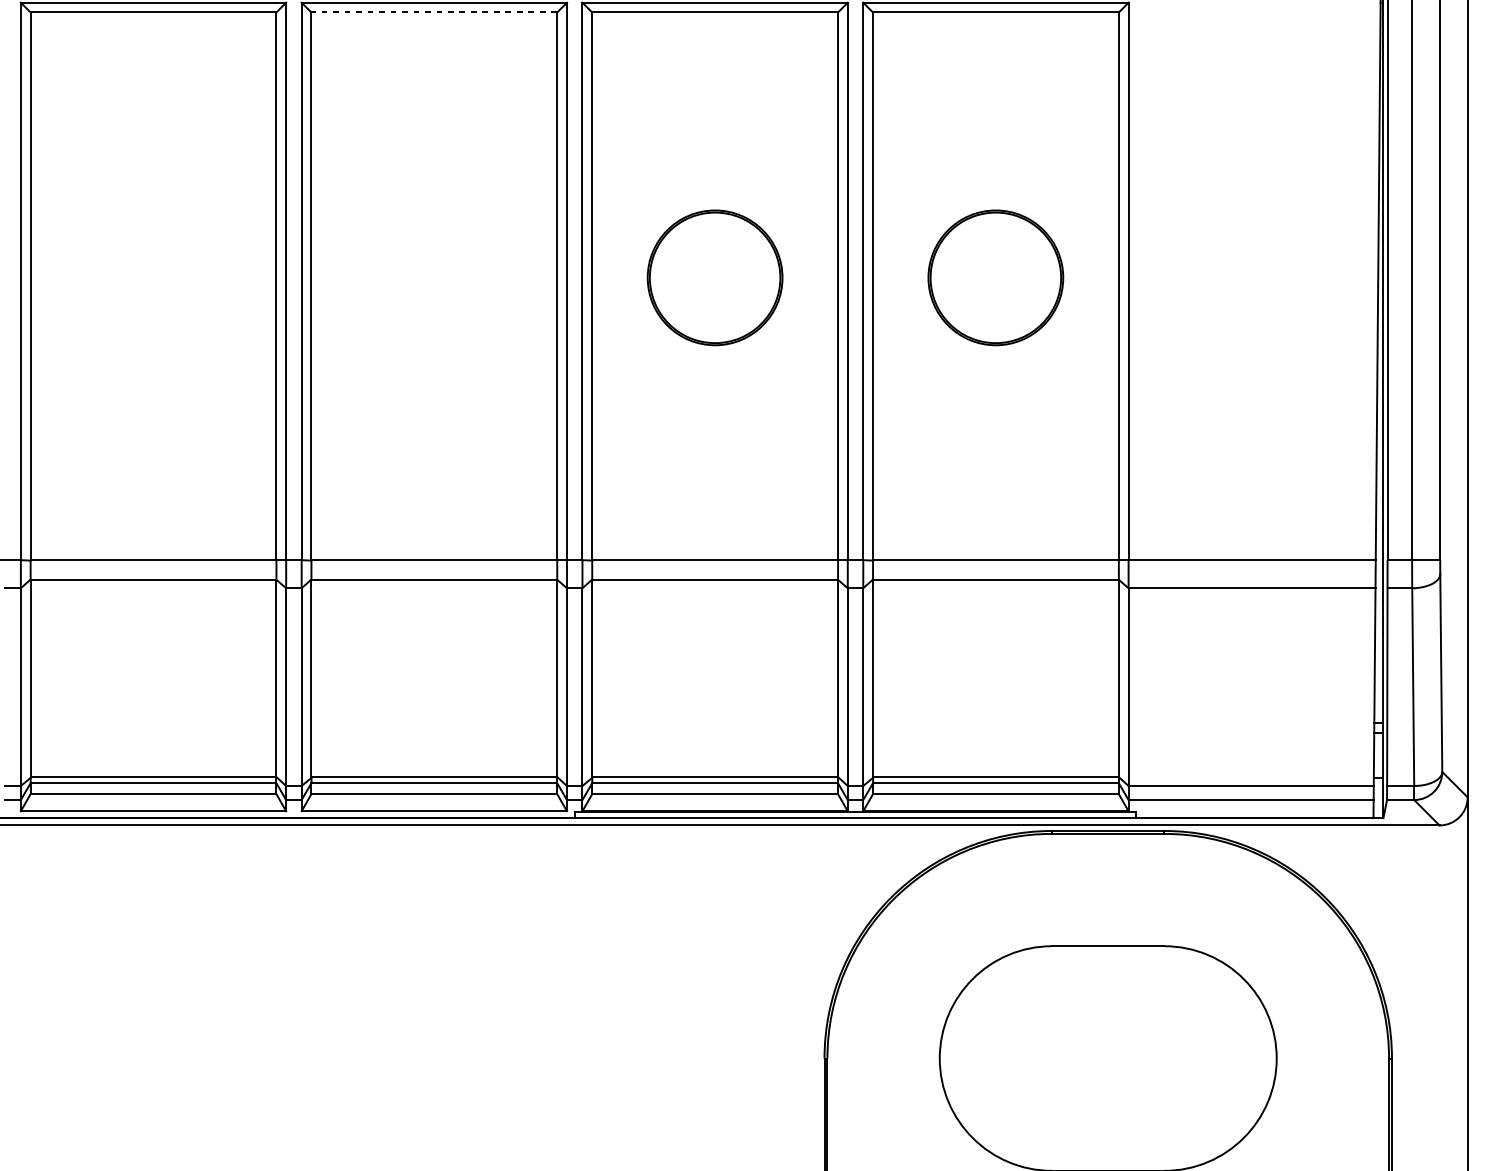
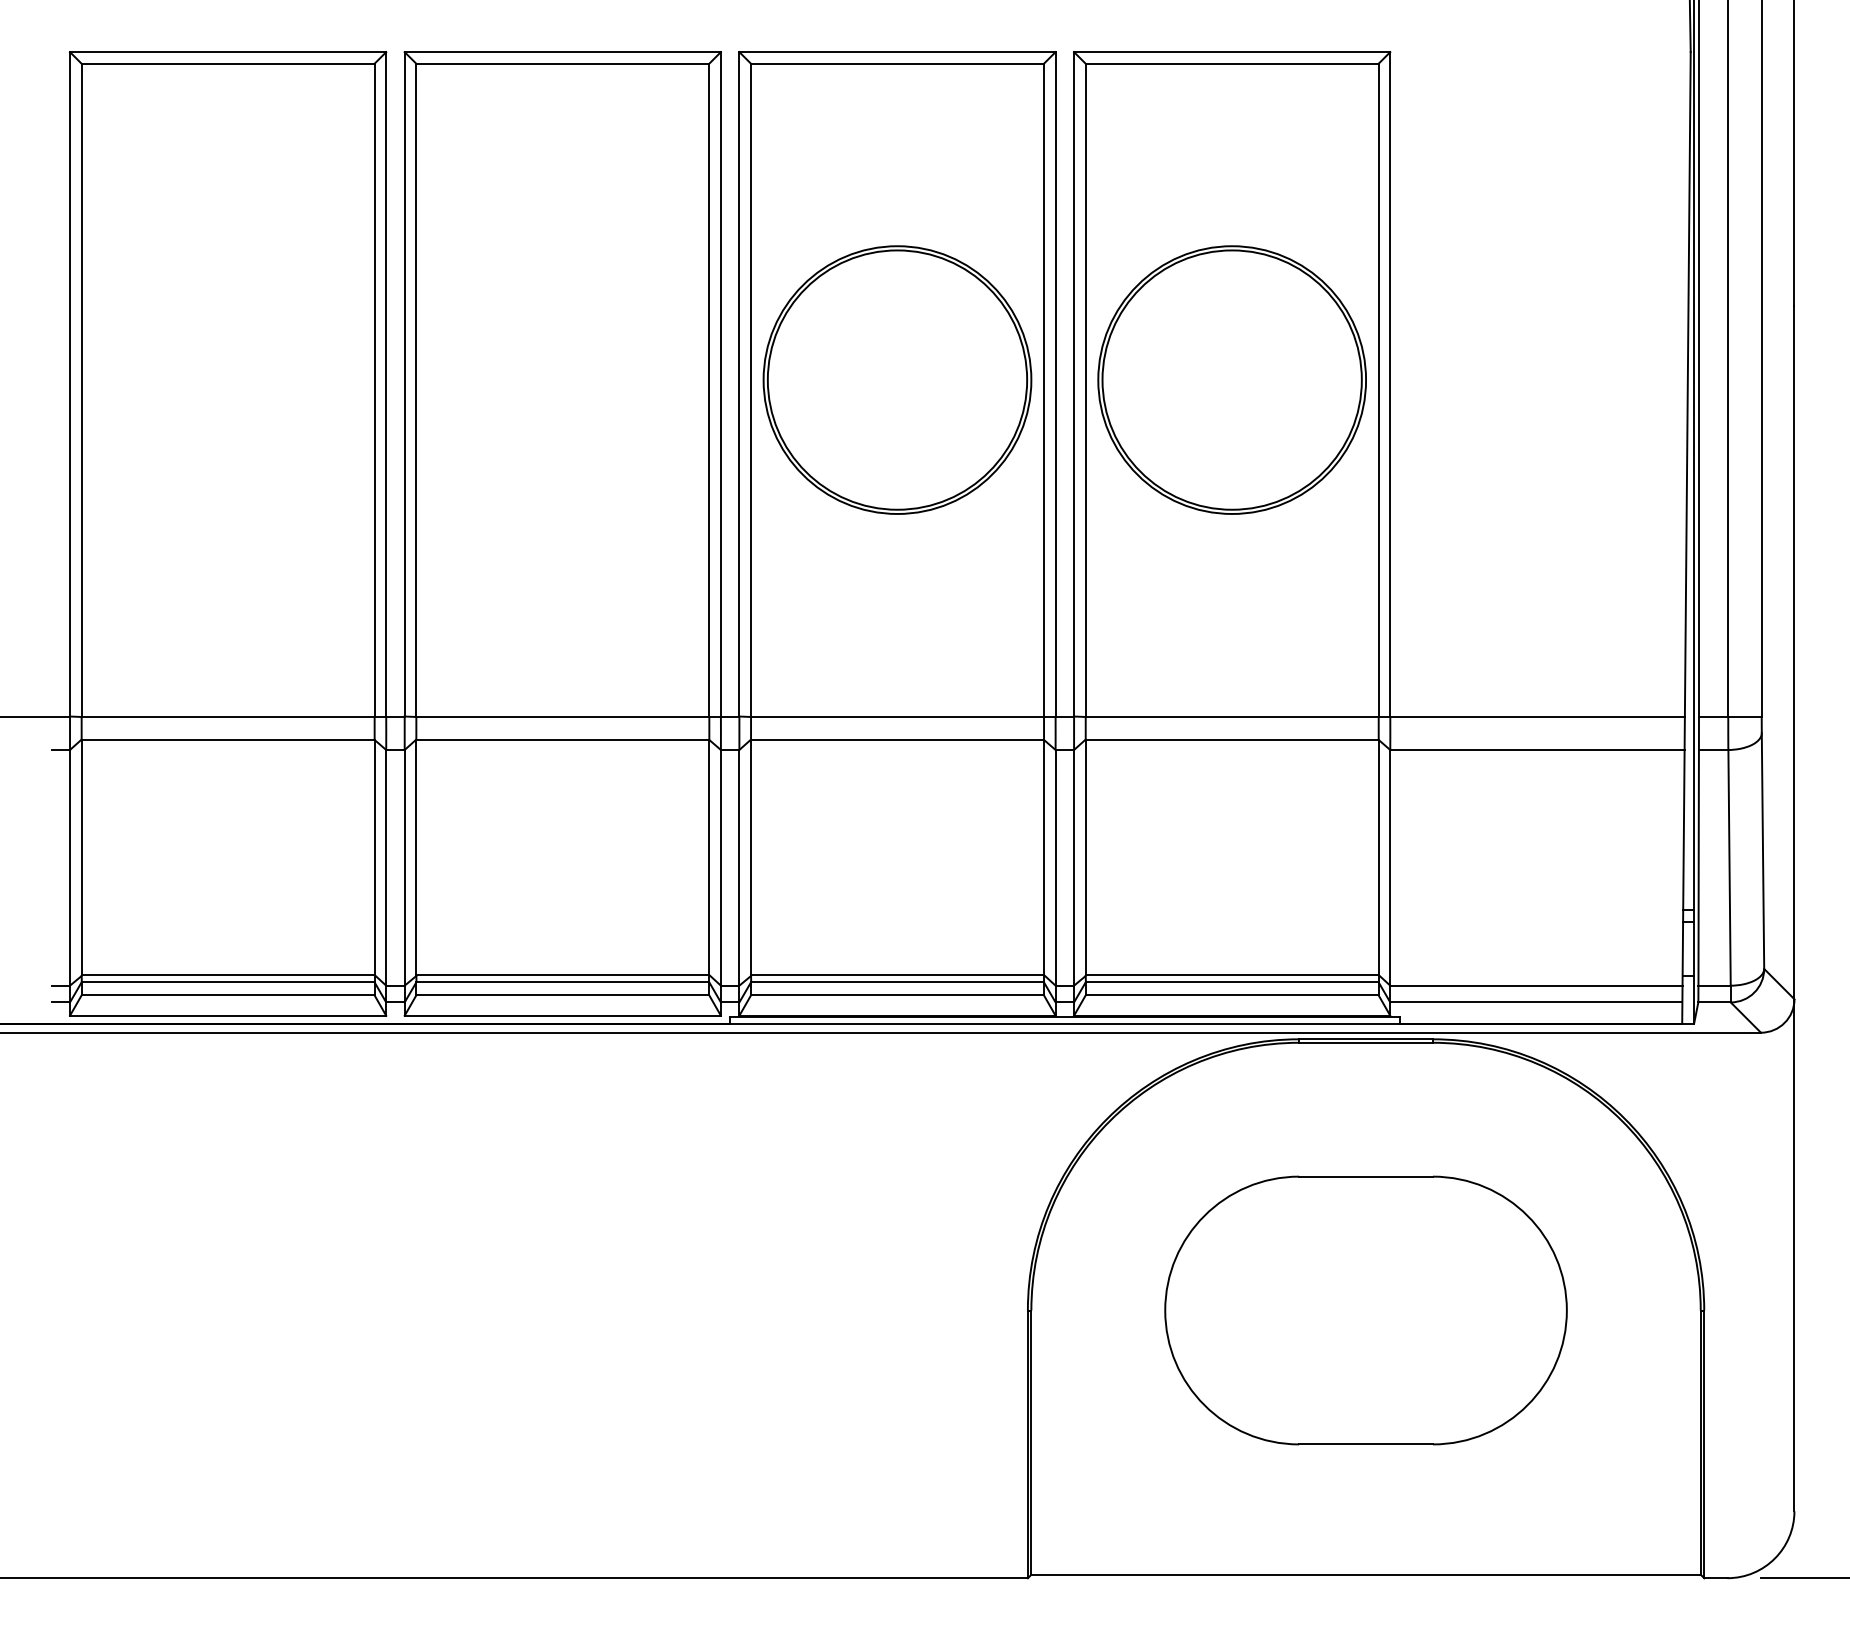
line: (434, 12) -> (562, 63), dashed -> solid
part: (715, 277) -> (897, 379), size x1.67
part: (995, 277) -> (1231, 379), size x1.67

